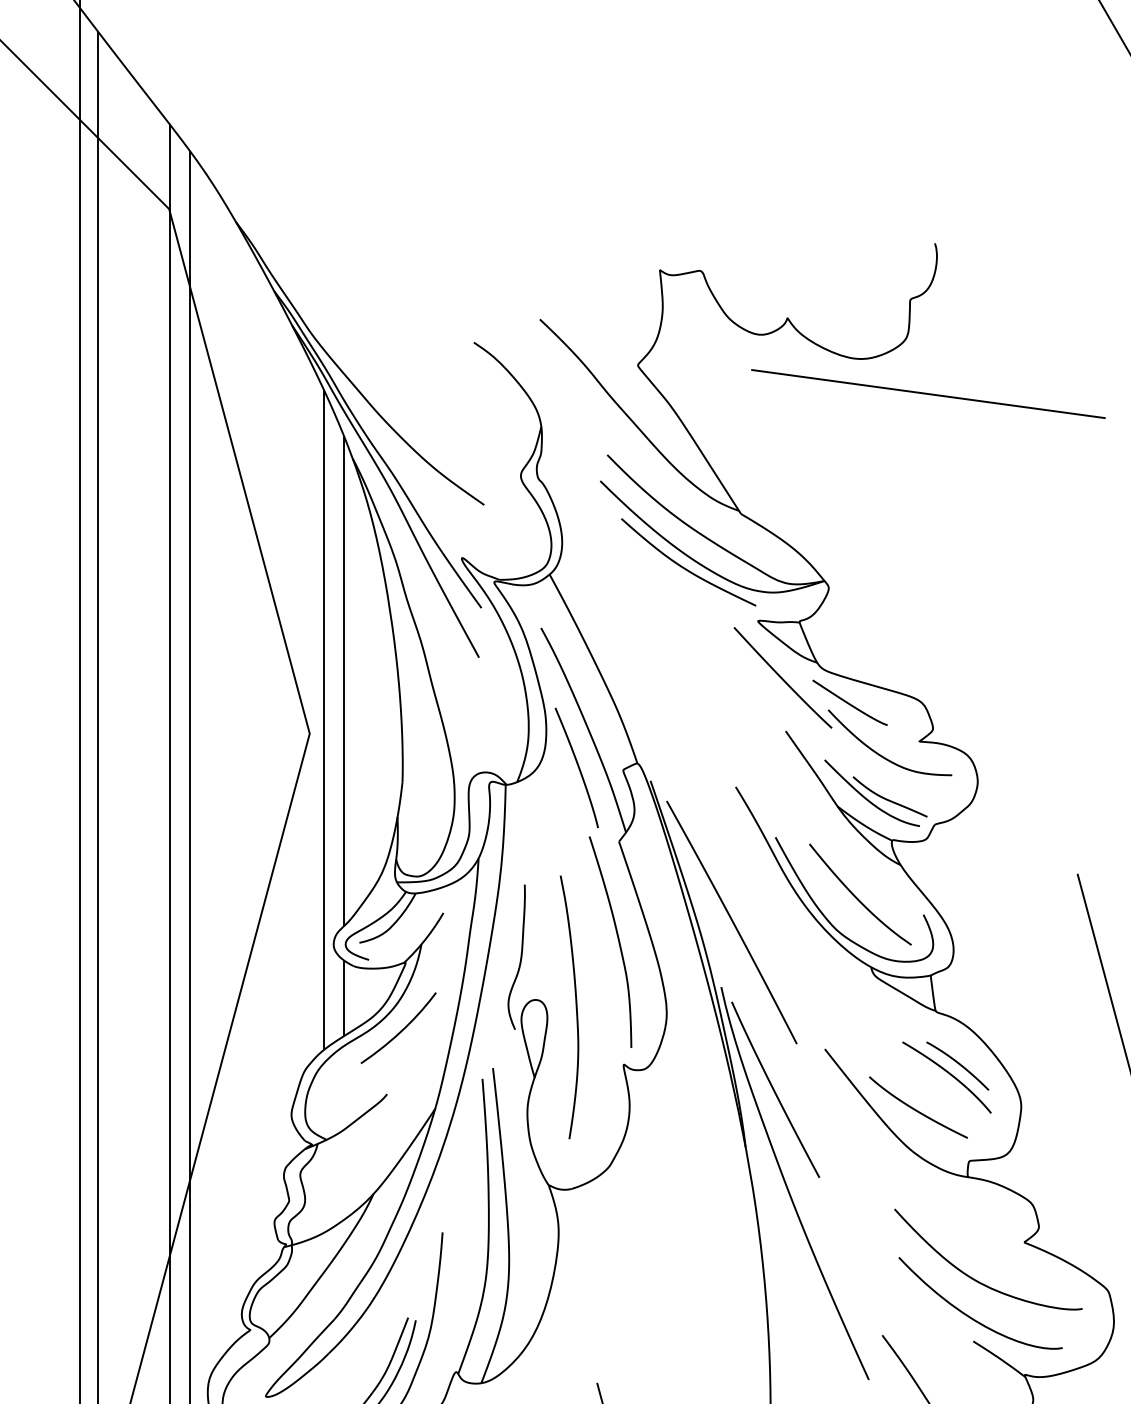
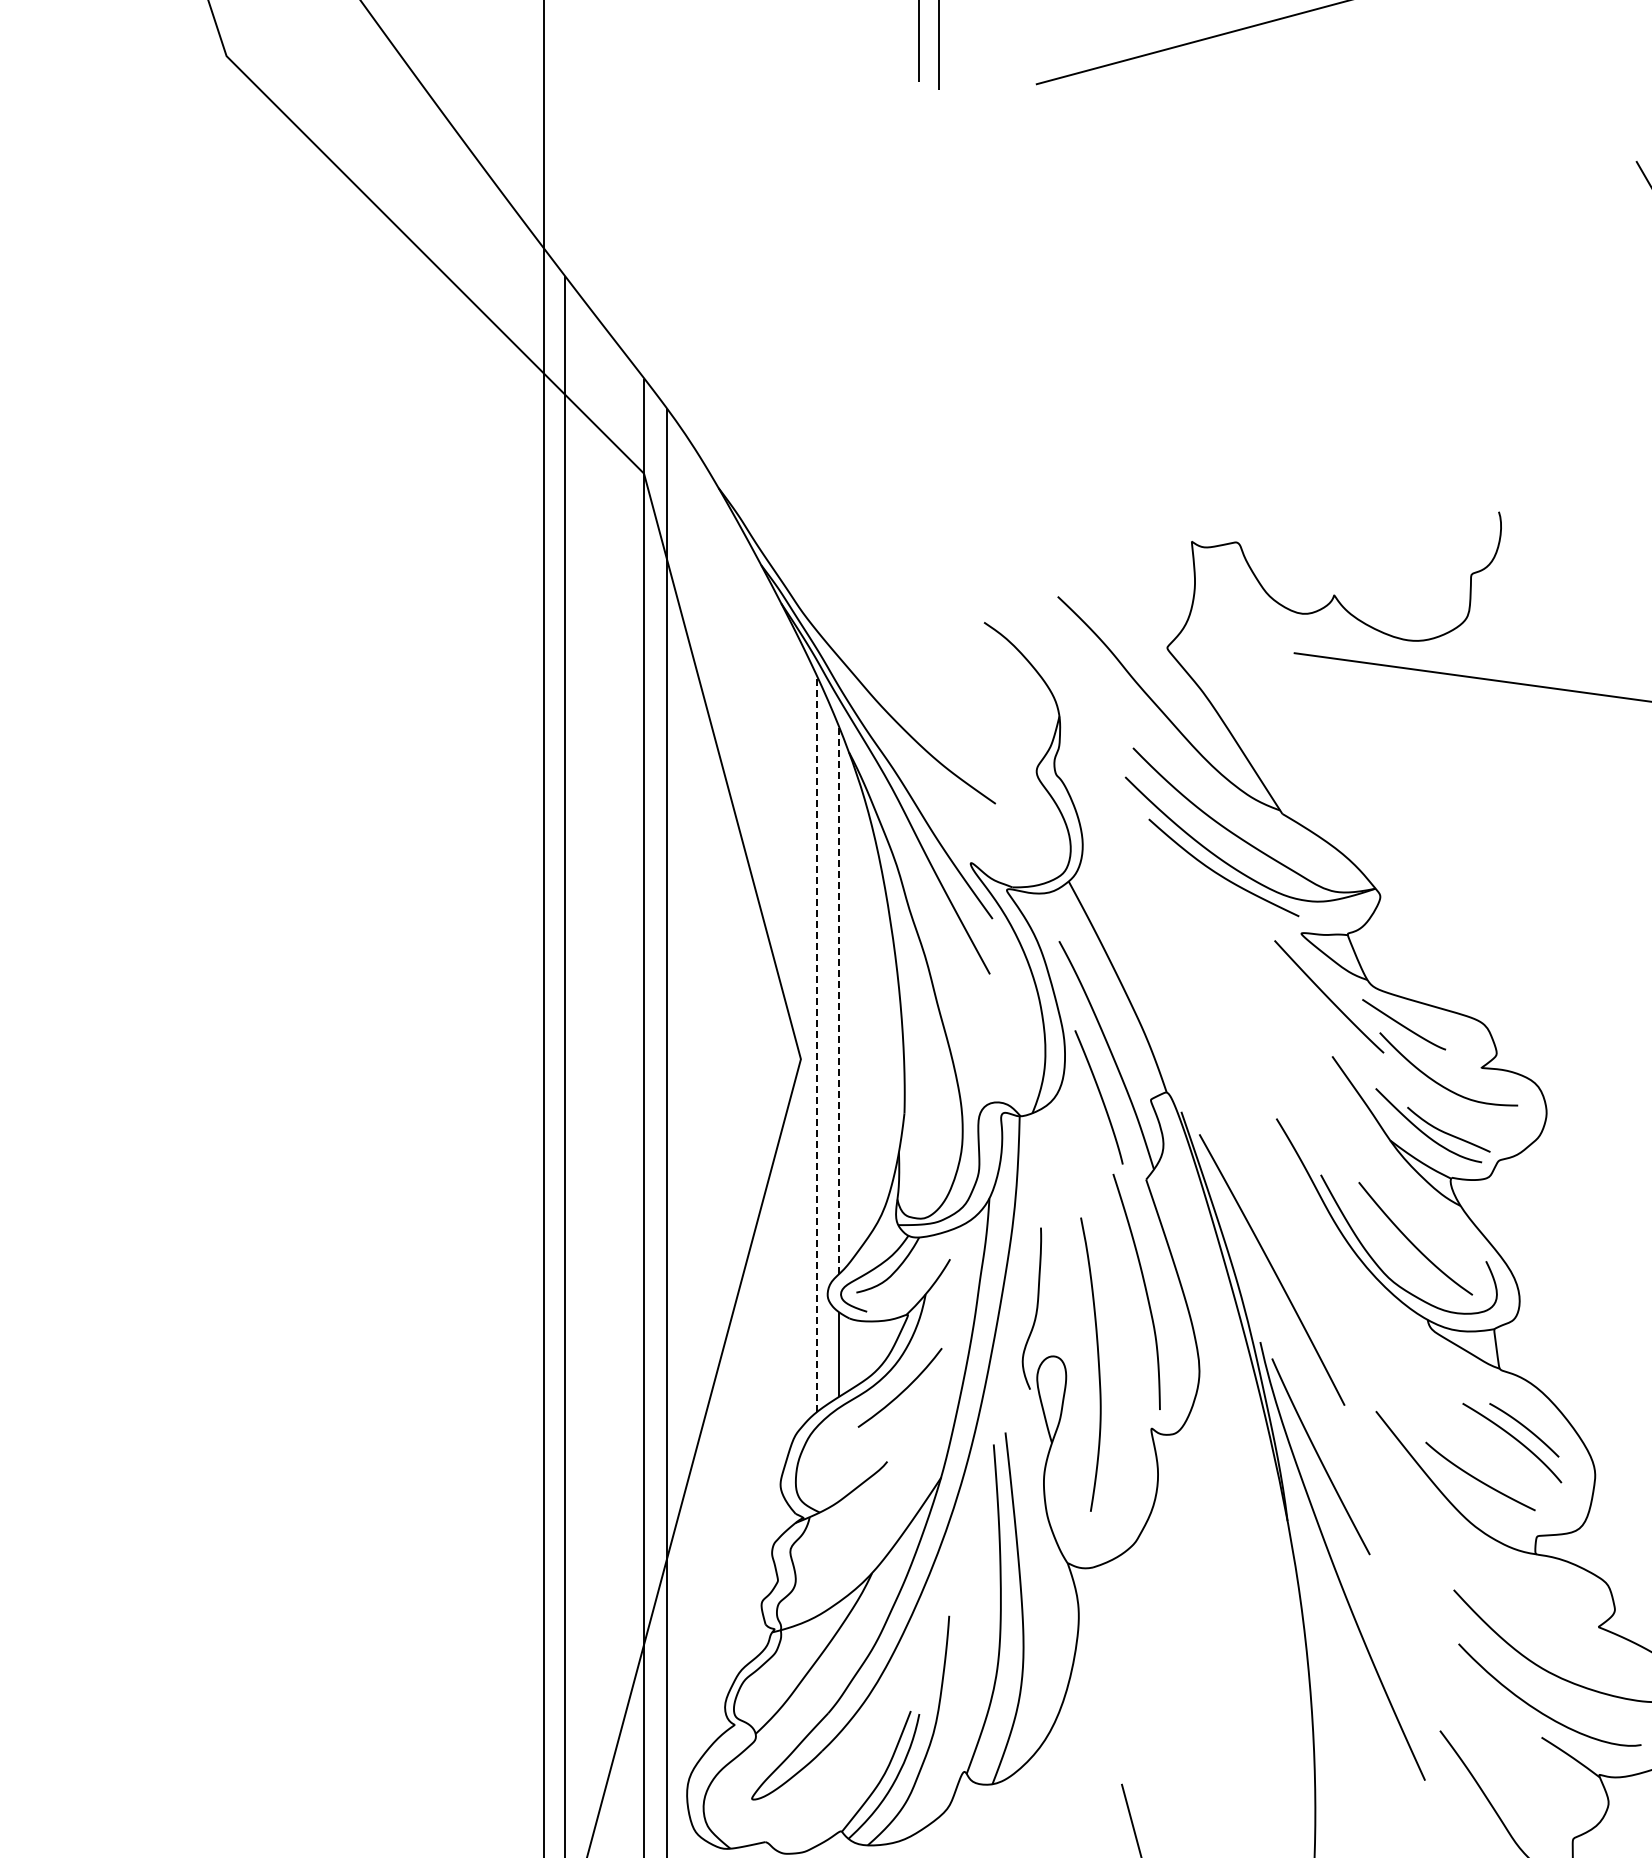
line: (344, 681) -> (839, 1000), solid -> dashed
line: (323, 719) -> (816, 1043), solid -> dashed

